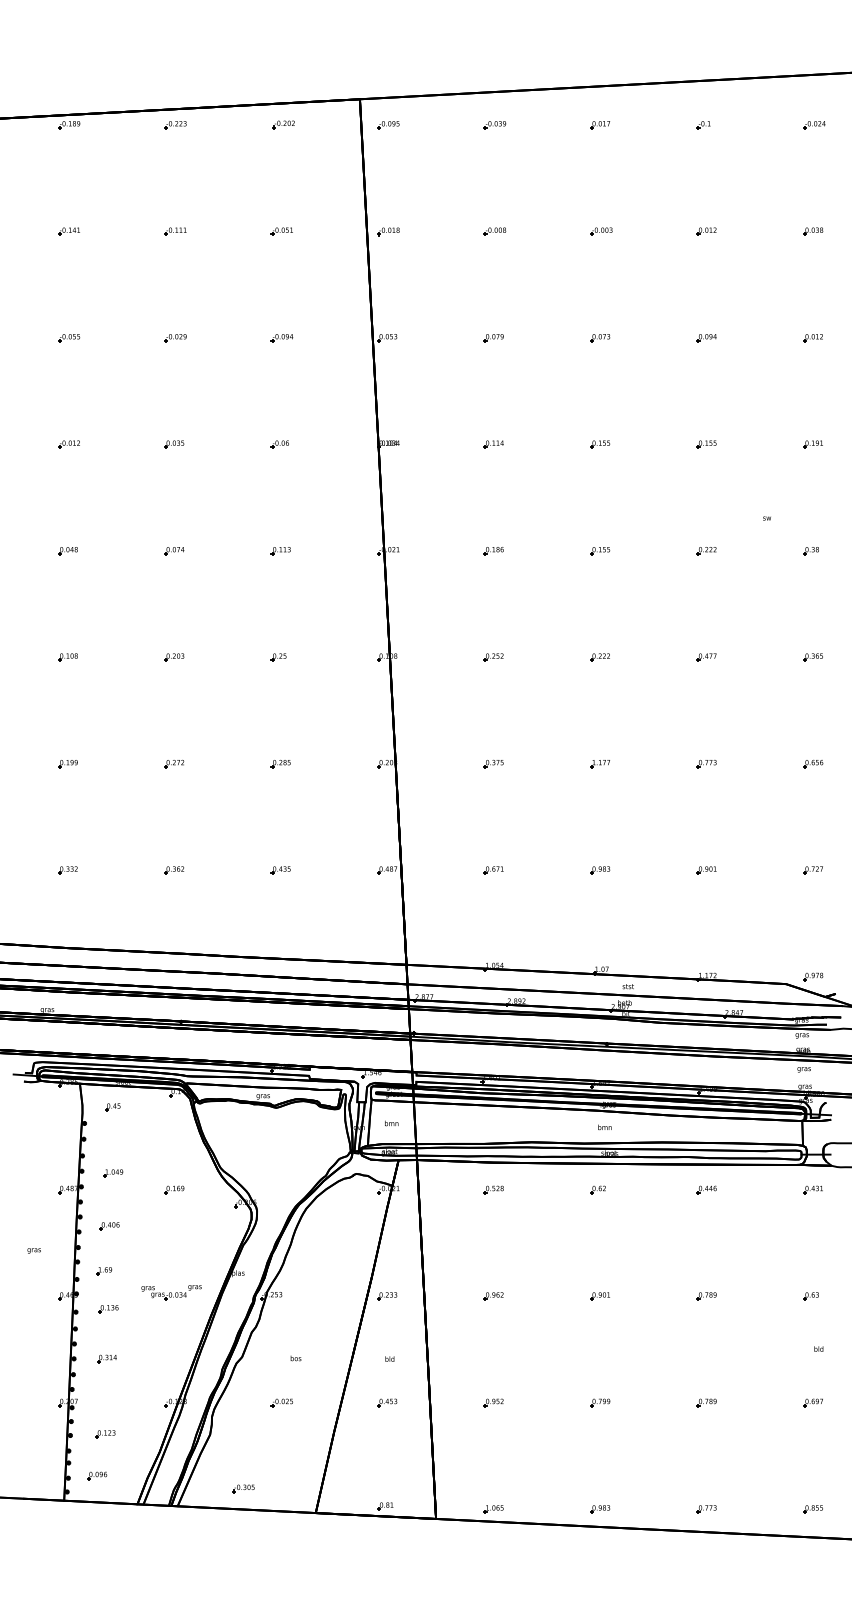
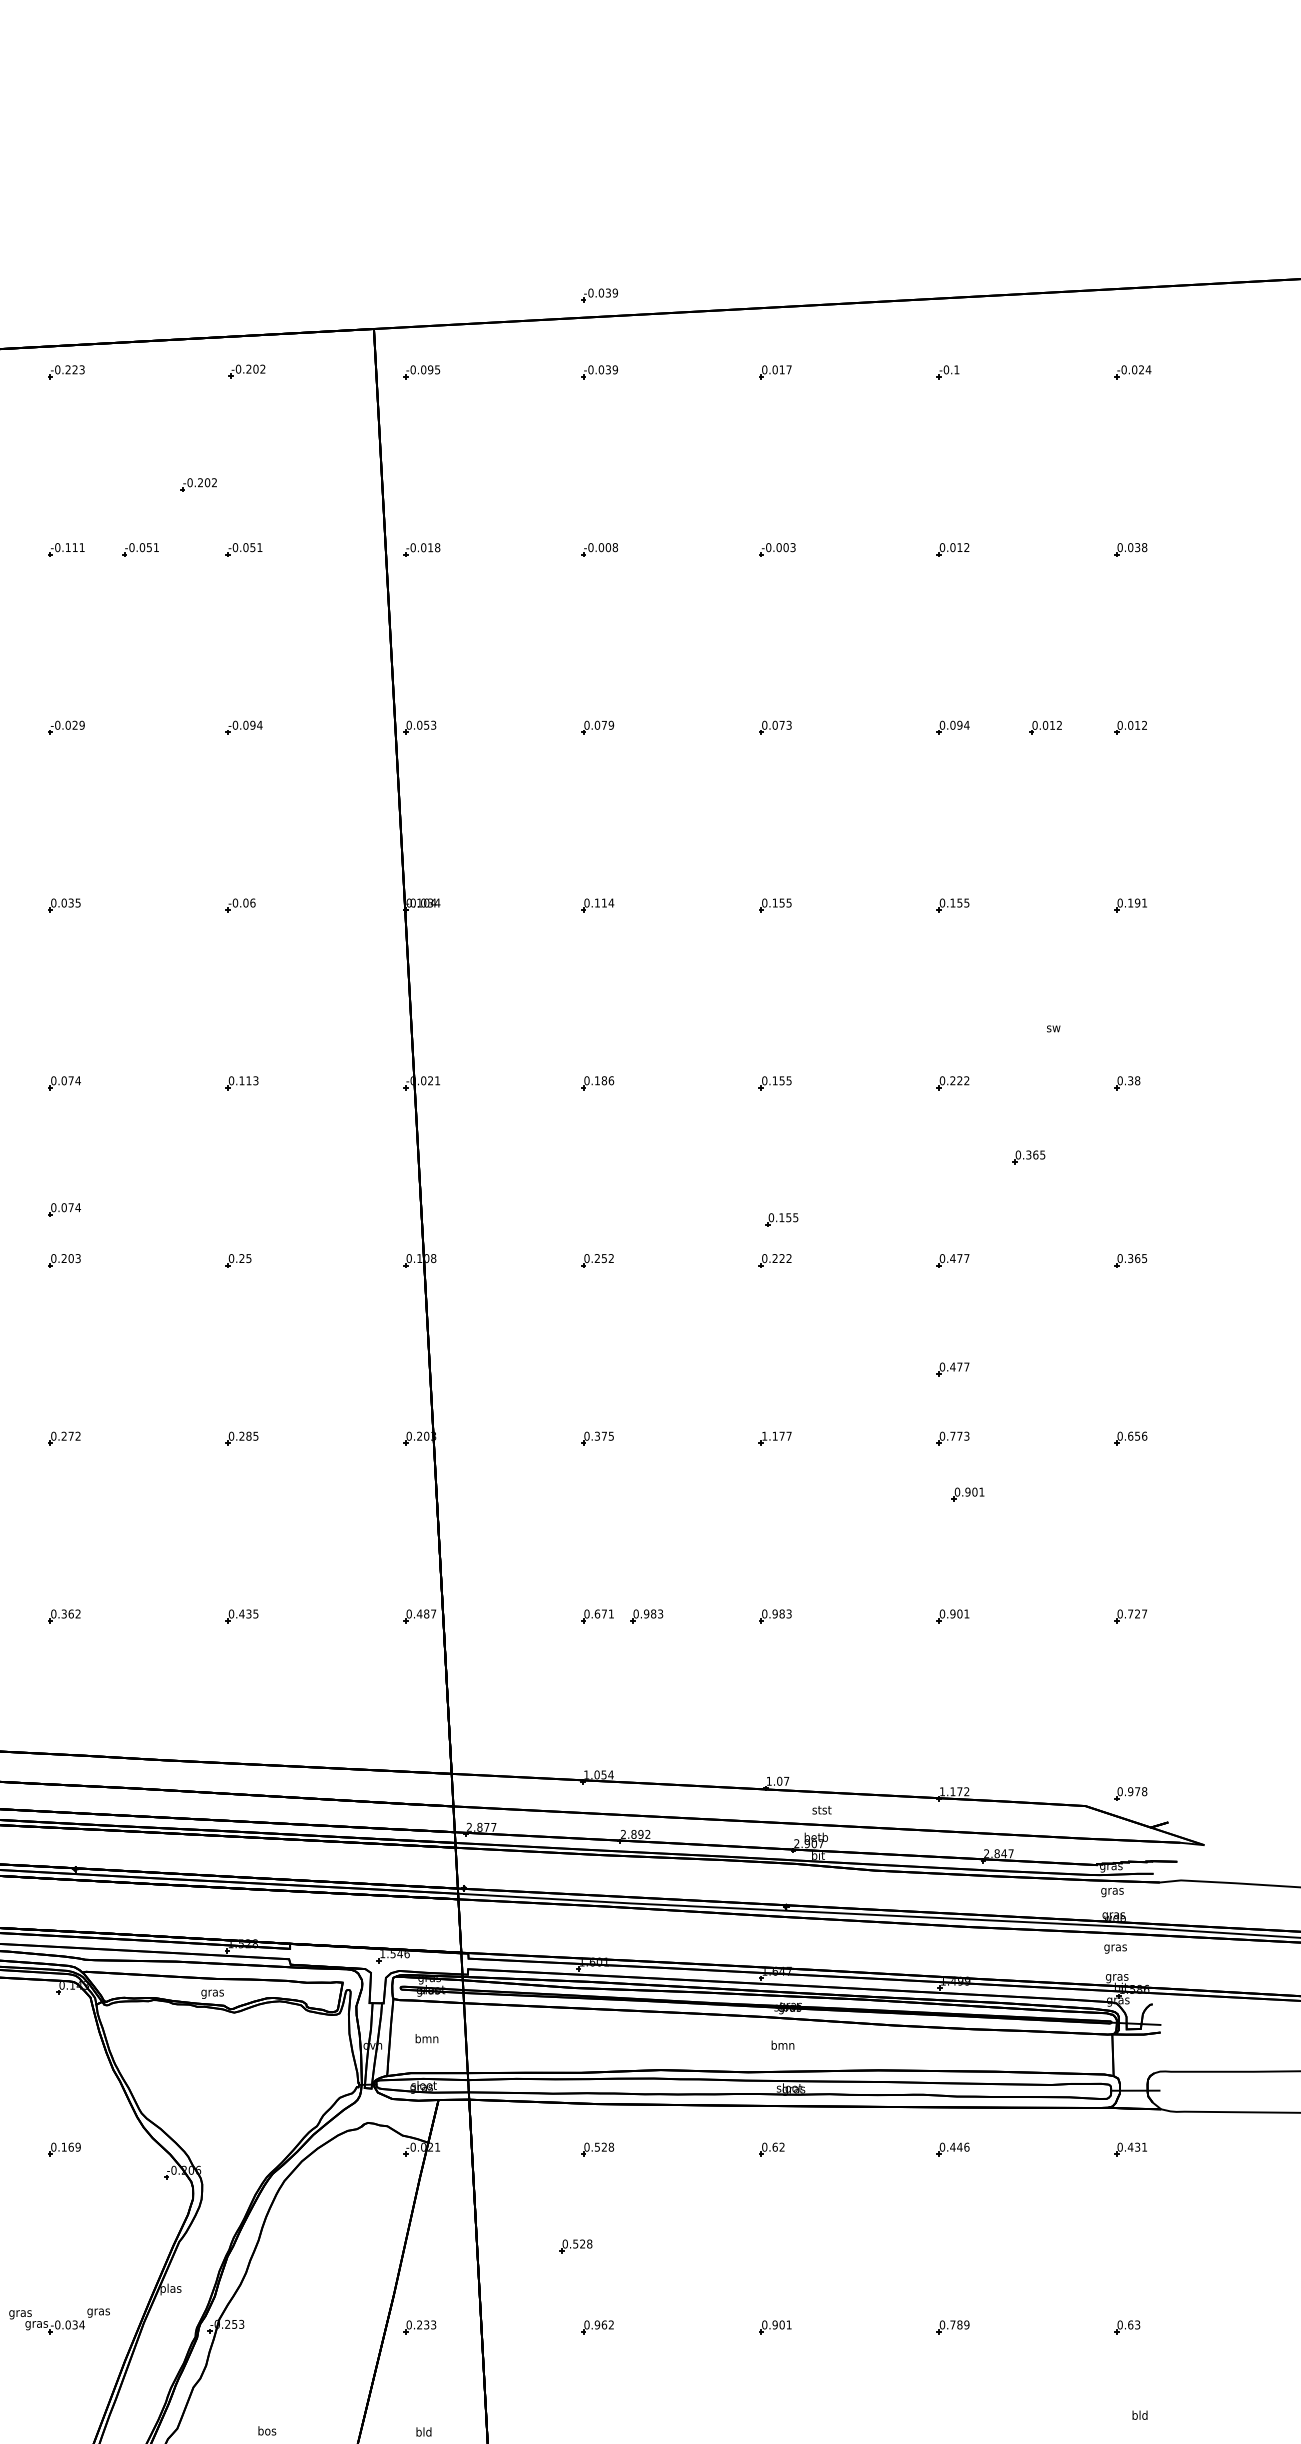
part: (494, 79) -> (598, 295), added
part: (254, 192) -> (197, 484), added
part: (219, 231) -> (139, 549), added
part: (761, 338) -> (1044, 728), added
part: (751, 595) -> (1027, 1157), added
part: (174, 627) -> (64, 1210), added
part: (604, 633) -> (782, 1220), added
part: (706, 722) -> (952, 1369), added
part: (715, 797) -> (967, 1494), added
part: (523, 870) -> (646, 1616), added
part: (480, 1247) -> (575, 2245), added

